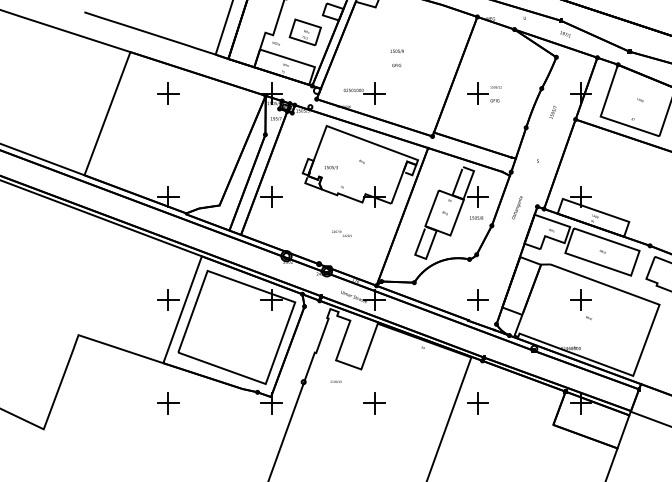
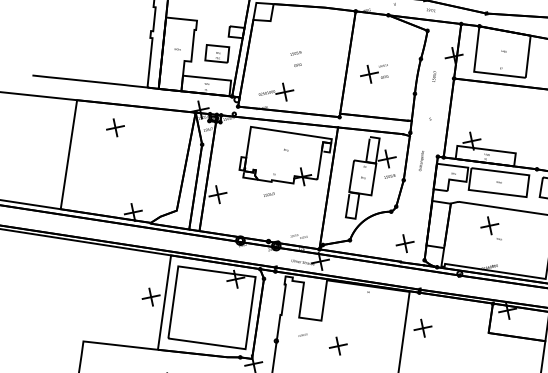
text: (275, 43) -> (177, 49), moved
text: (330, 167) -> (268, 194), moved
text: (341, 233) -> (298, 236), moved

